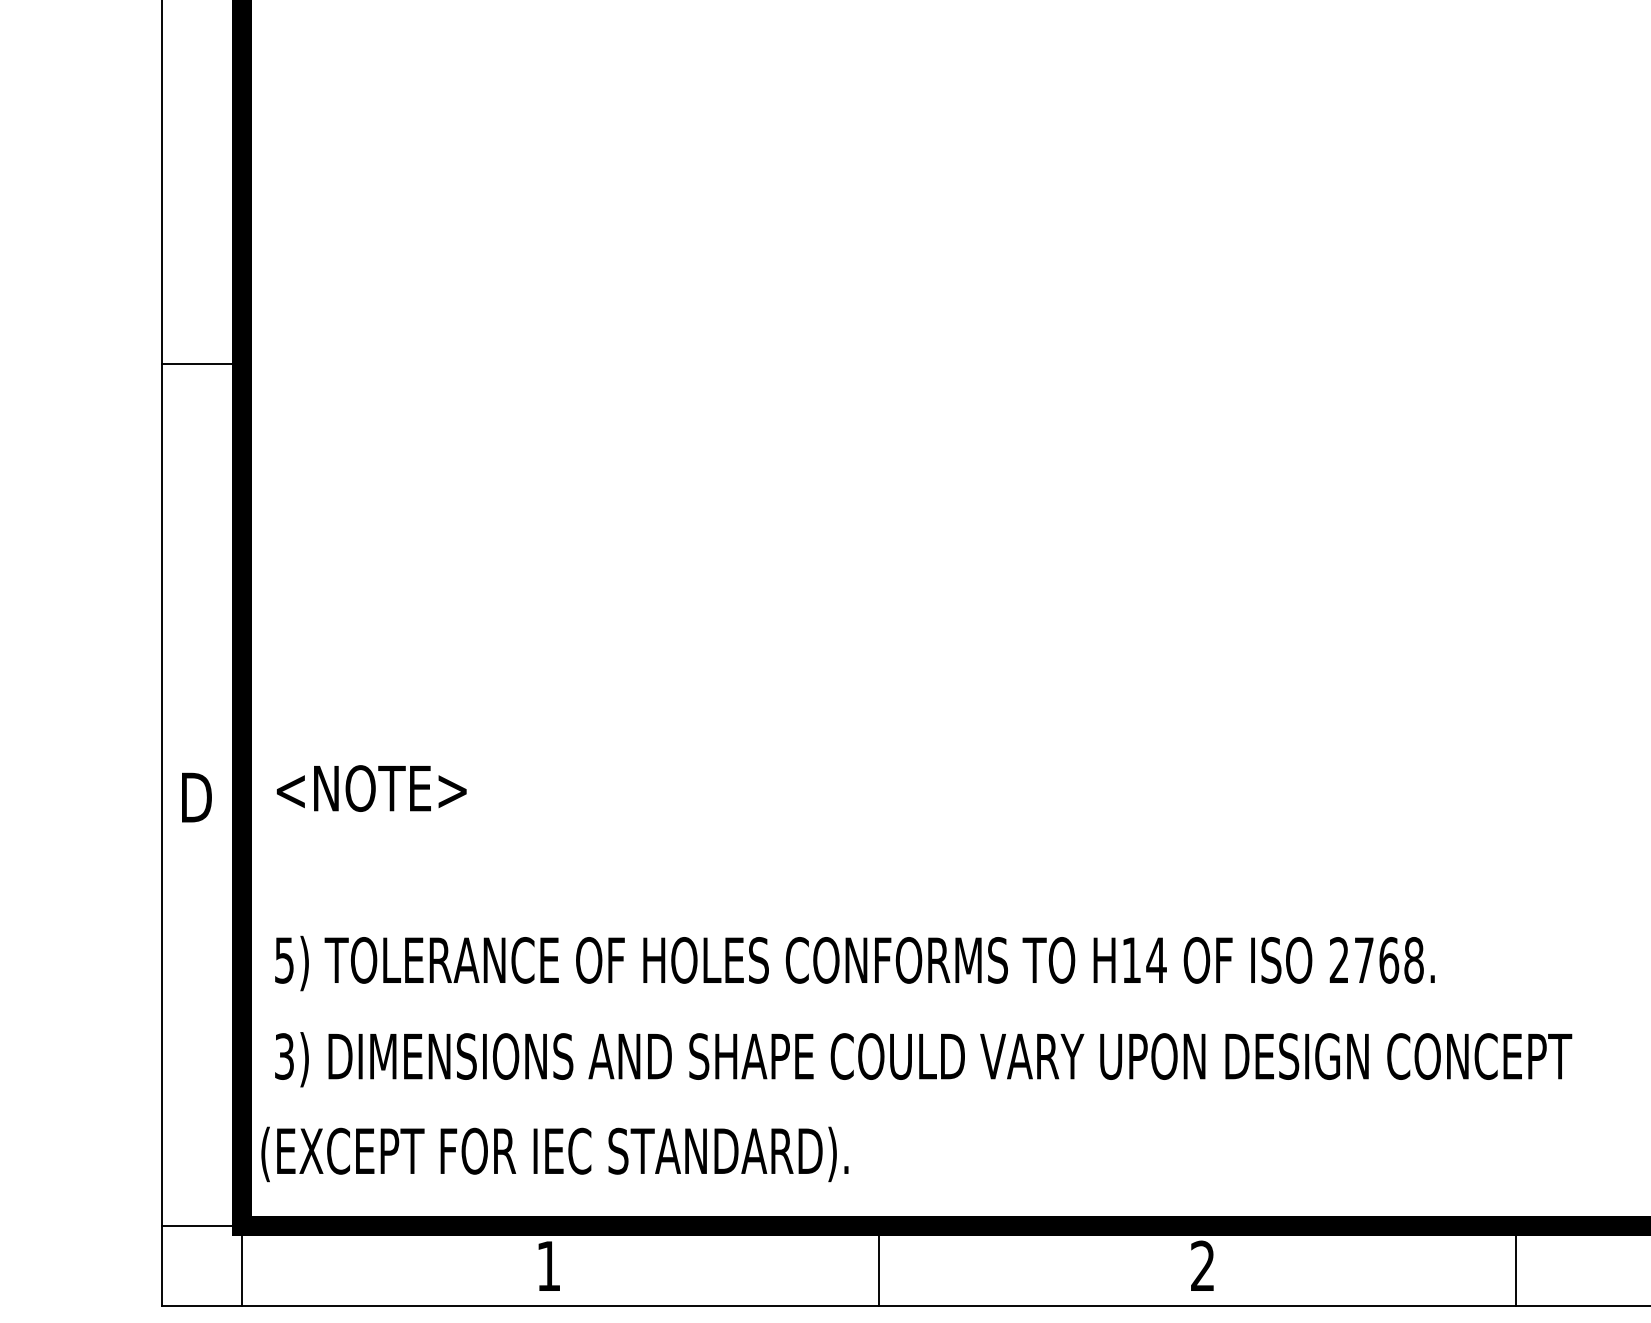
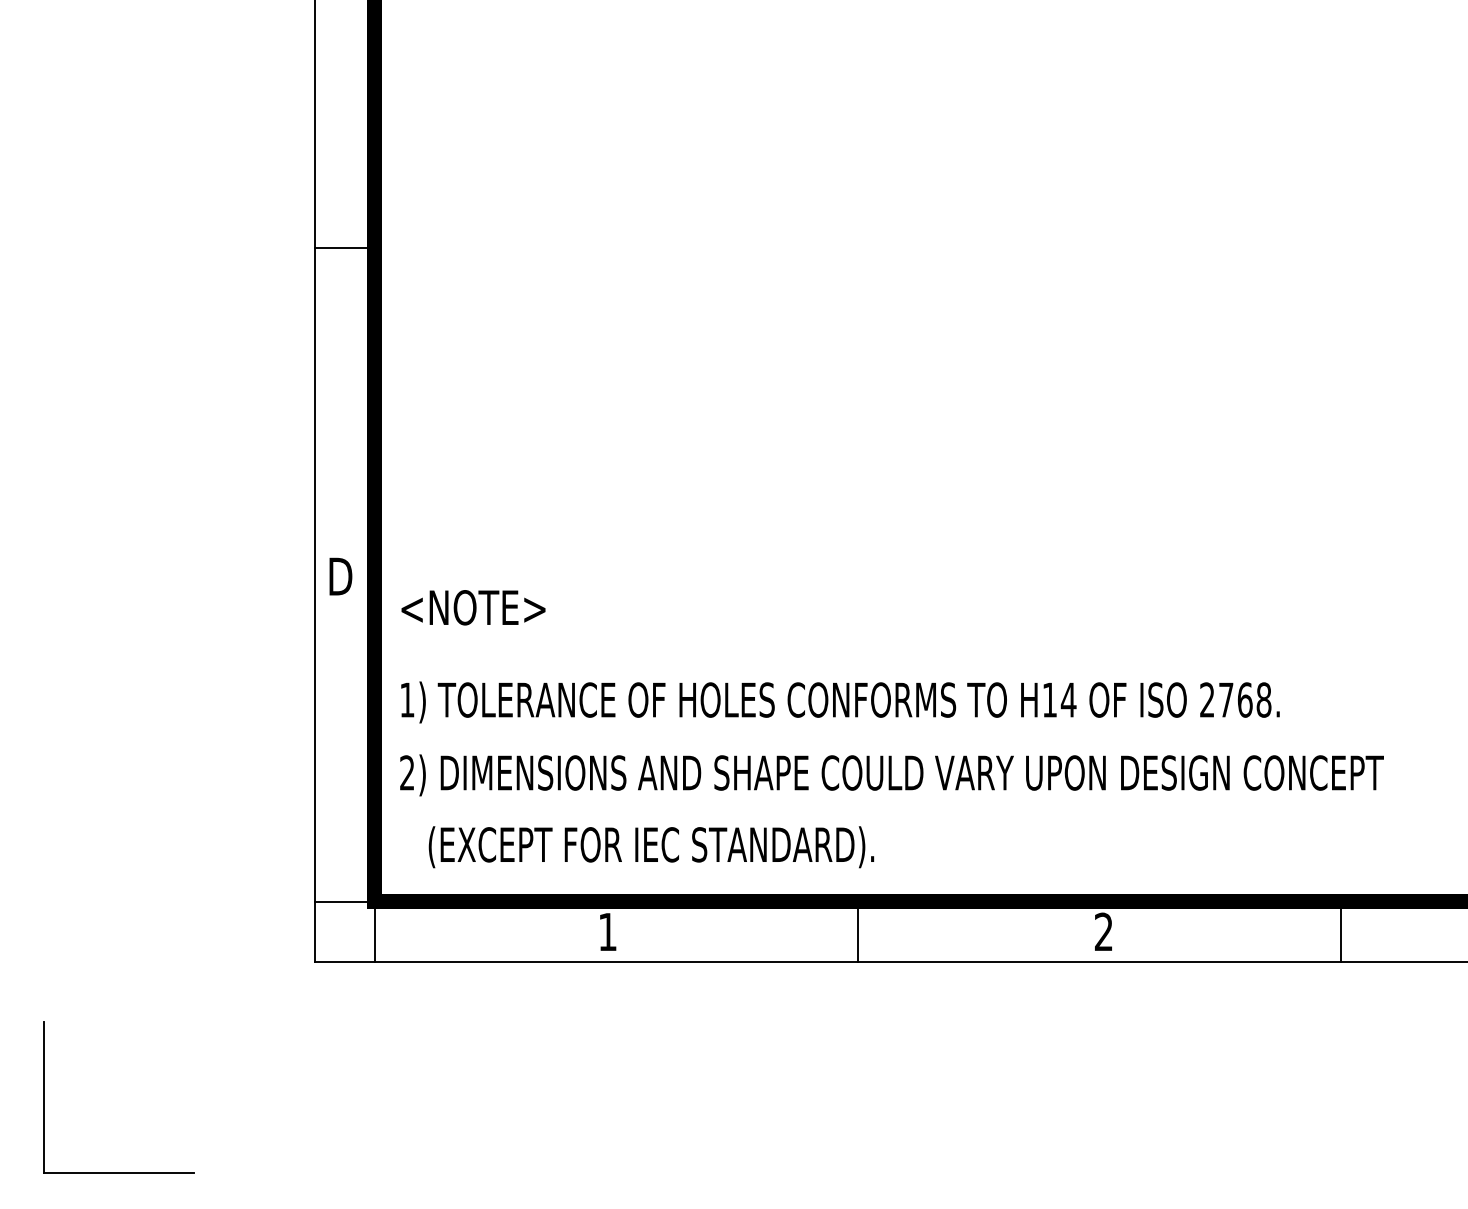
text: (371, 788) -> (473, 607), moved
text: (284, 959) -> (407, 699), 5) -> 1)
text: (284, 1055) -> (407, 772), 3) -> 2)
text: (554, 1154) -> (651, 847), moved

